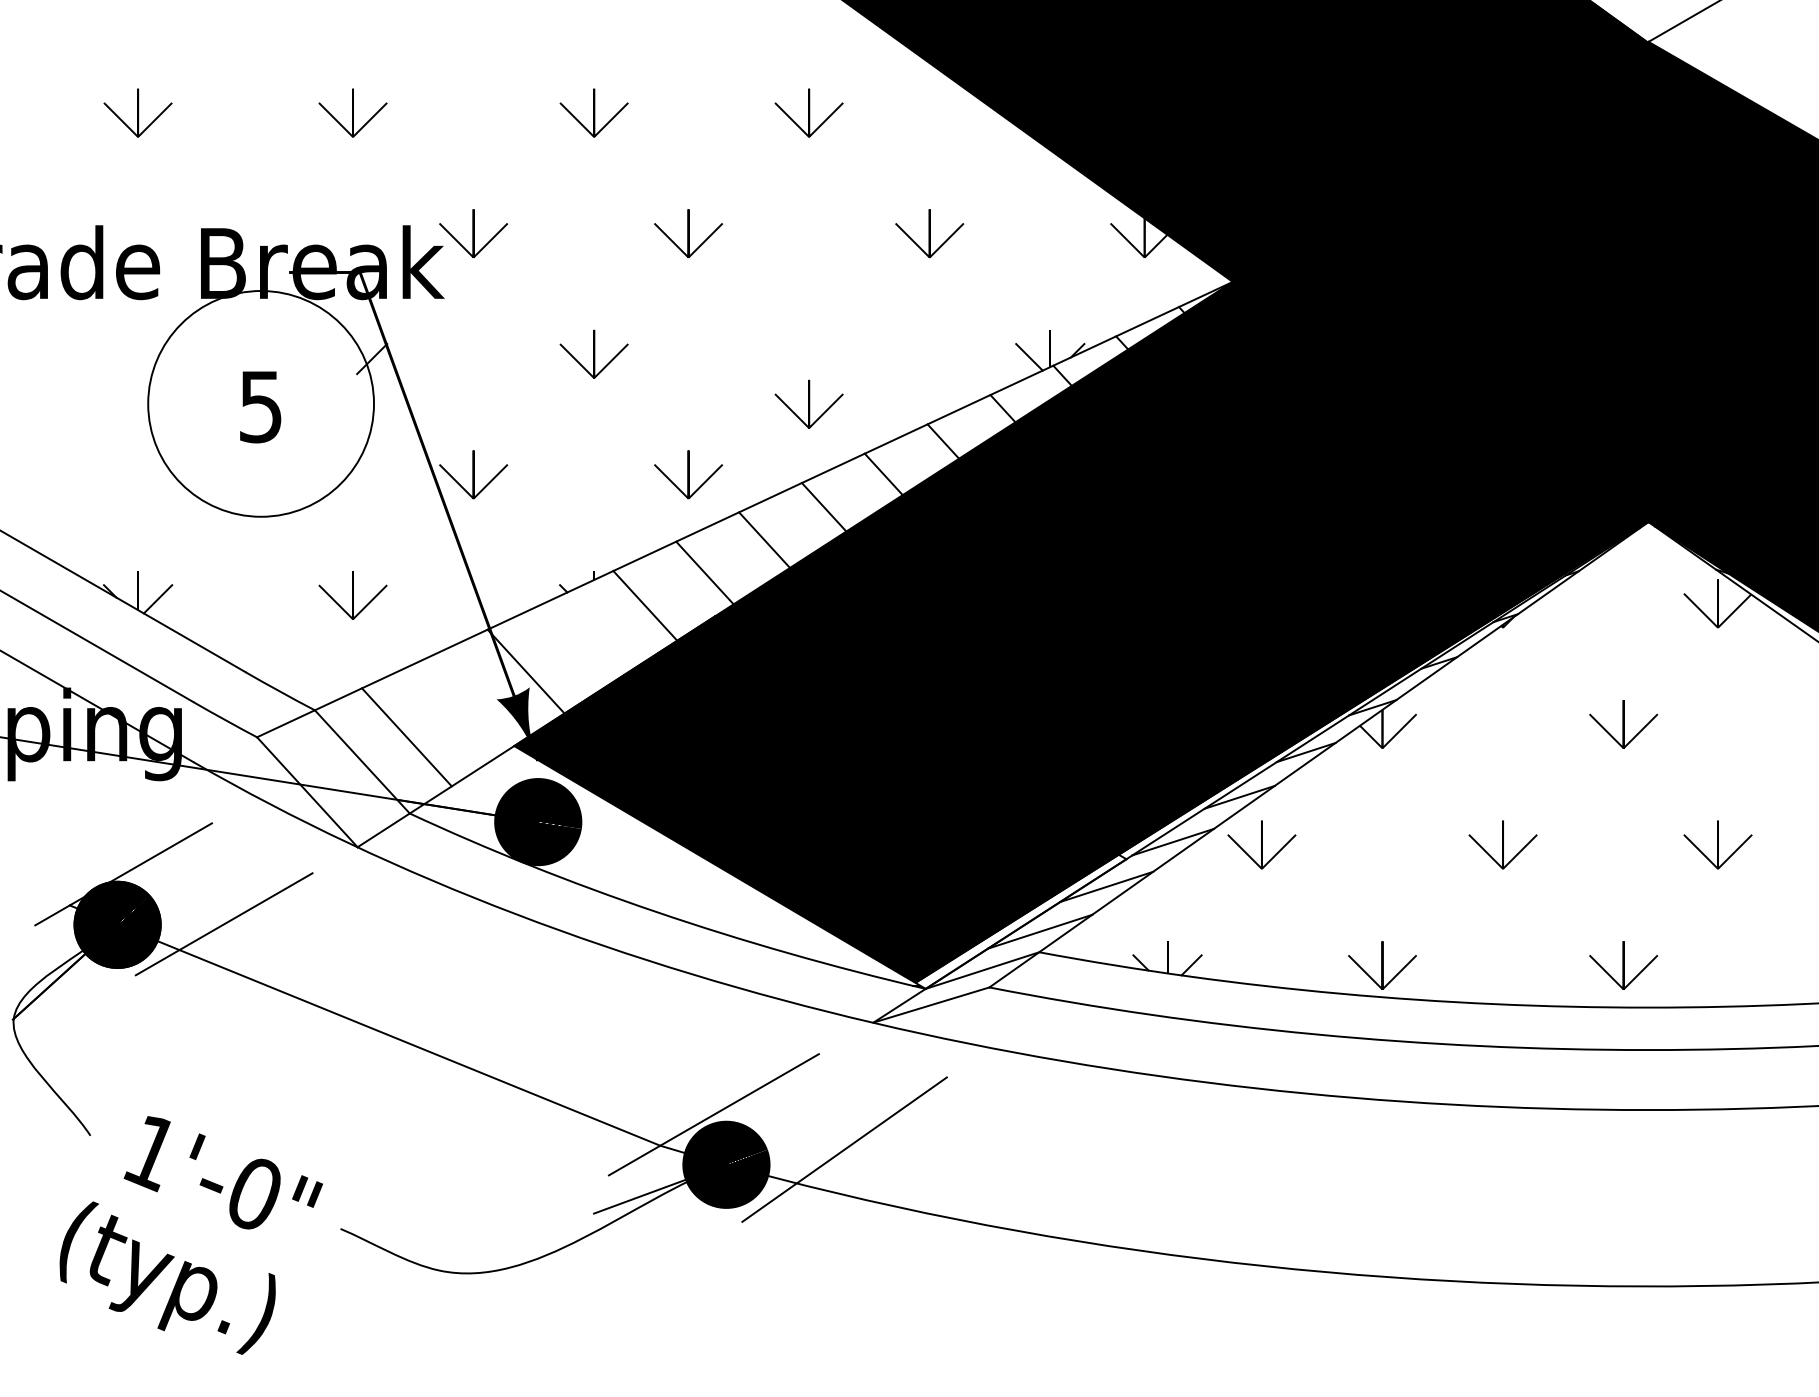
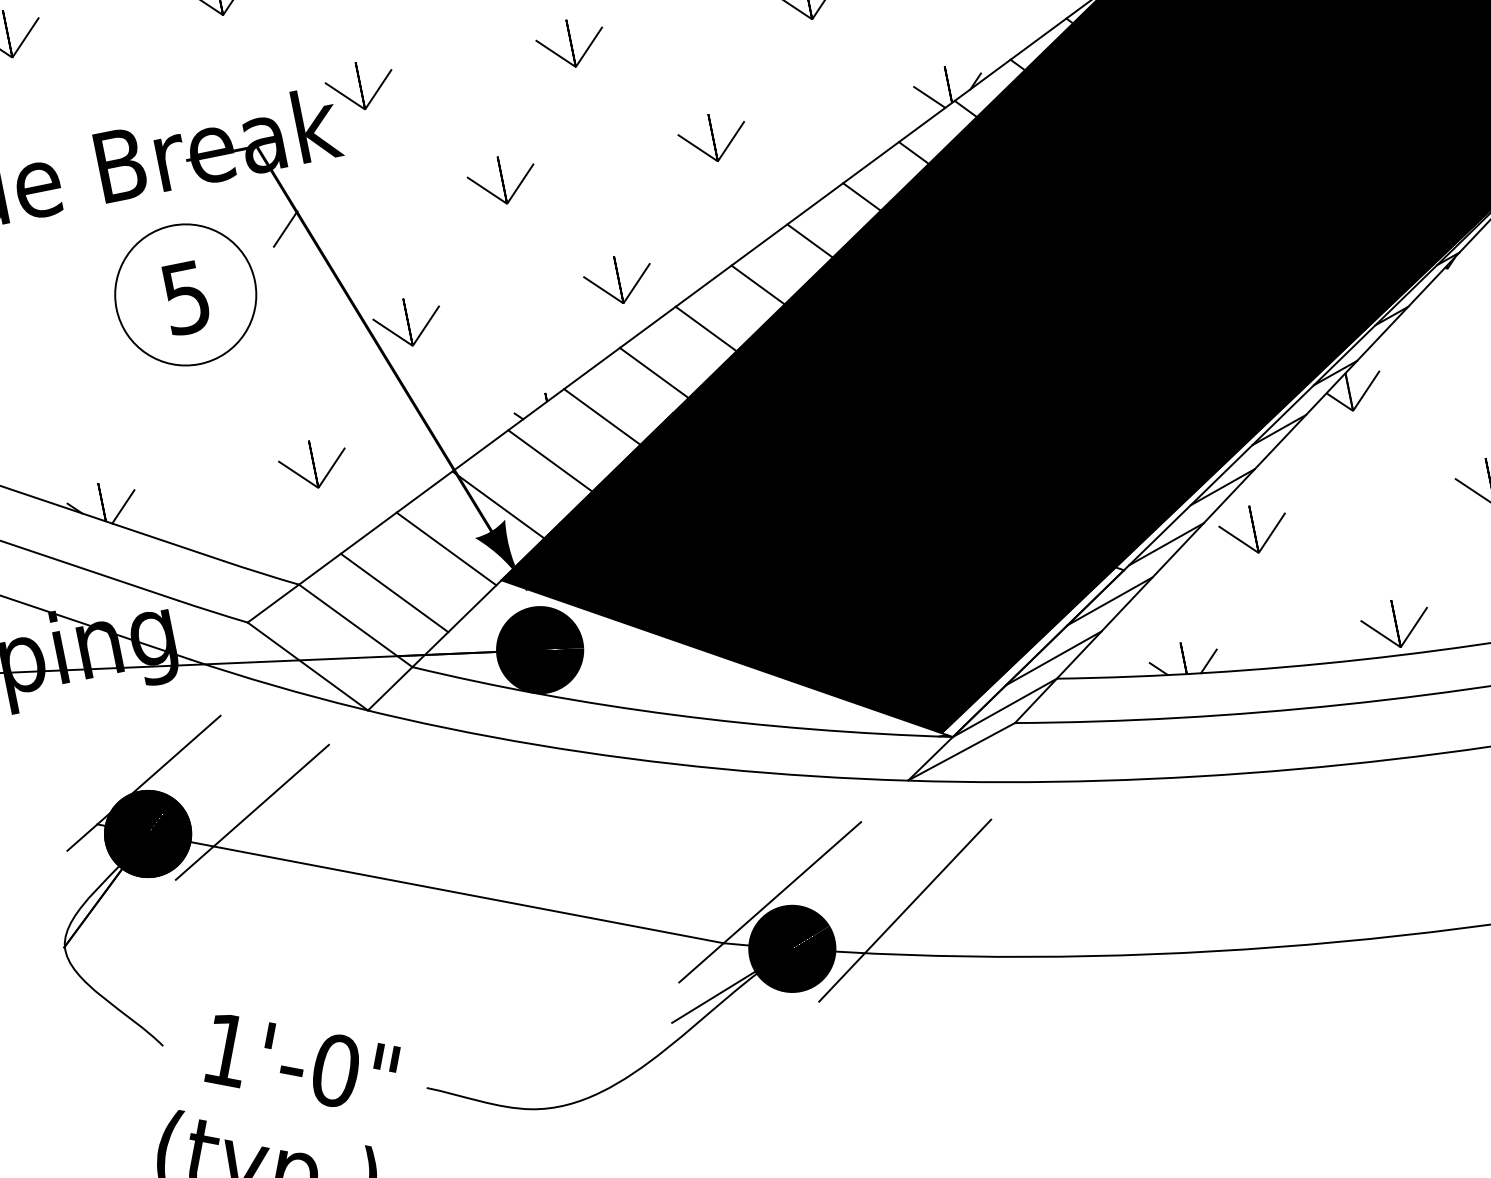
circle: (260, 403) -> (185, 294), size x0.62
line: (808, 403) -> (712, 137), moved
line: (585, 638) -> (550, 460), added
line: (466, 704) -> (446, 549), added

